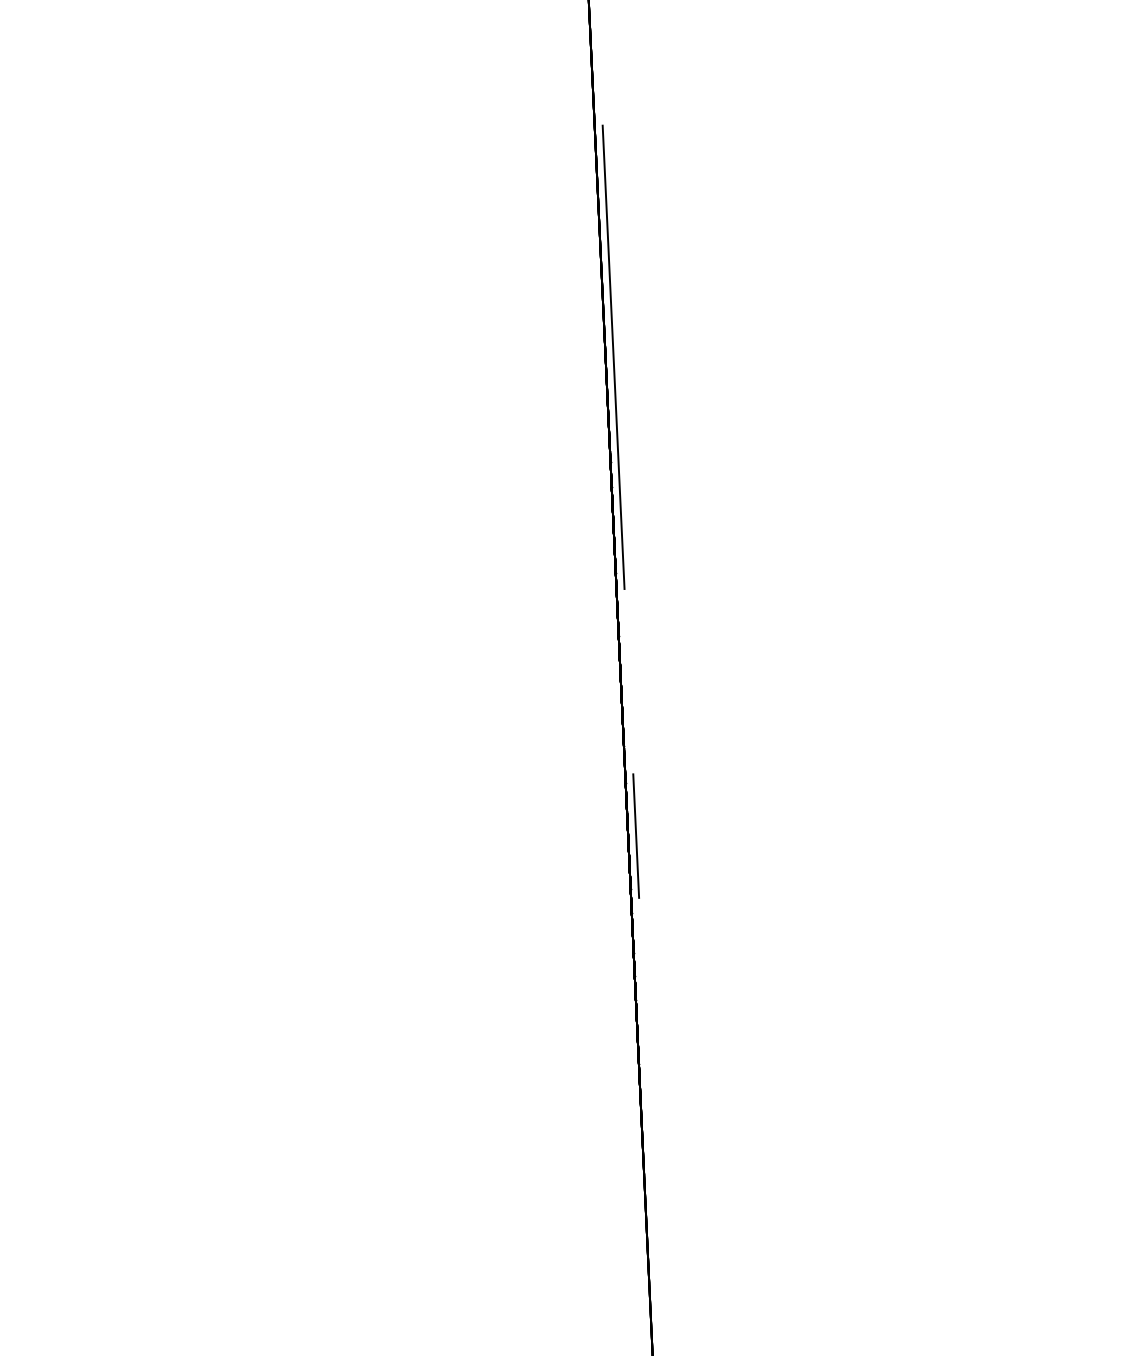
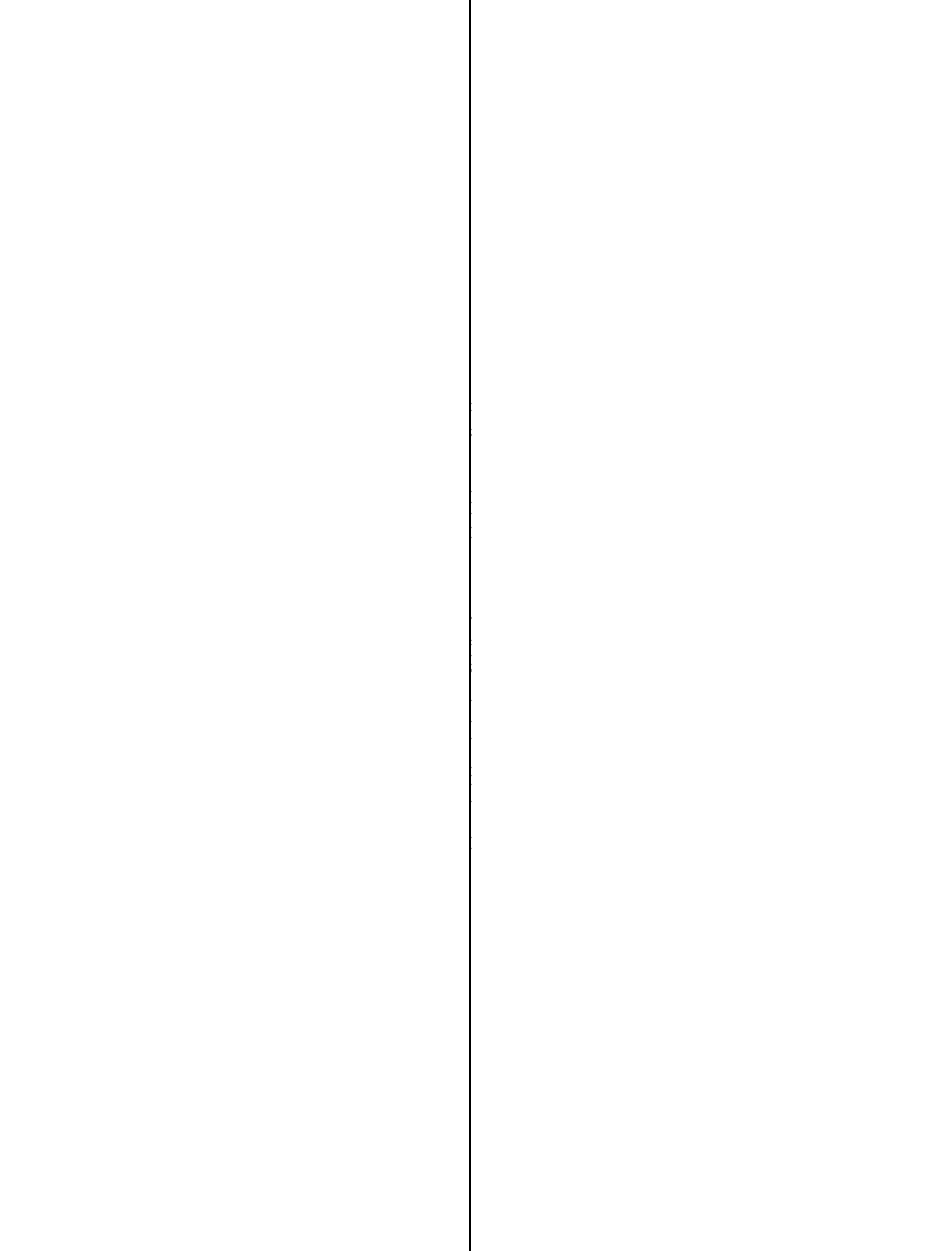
line: (613, 356) -> (475, 333), removed
line: (636, 835) -> (475, 682), removed

